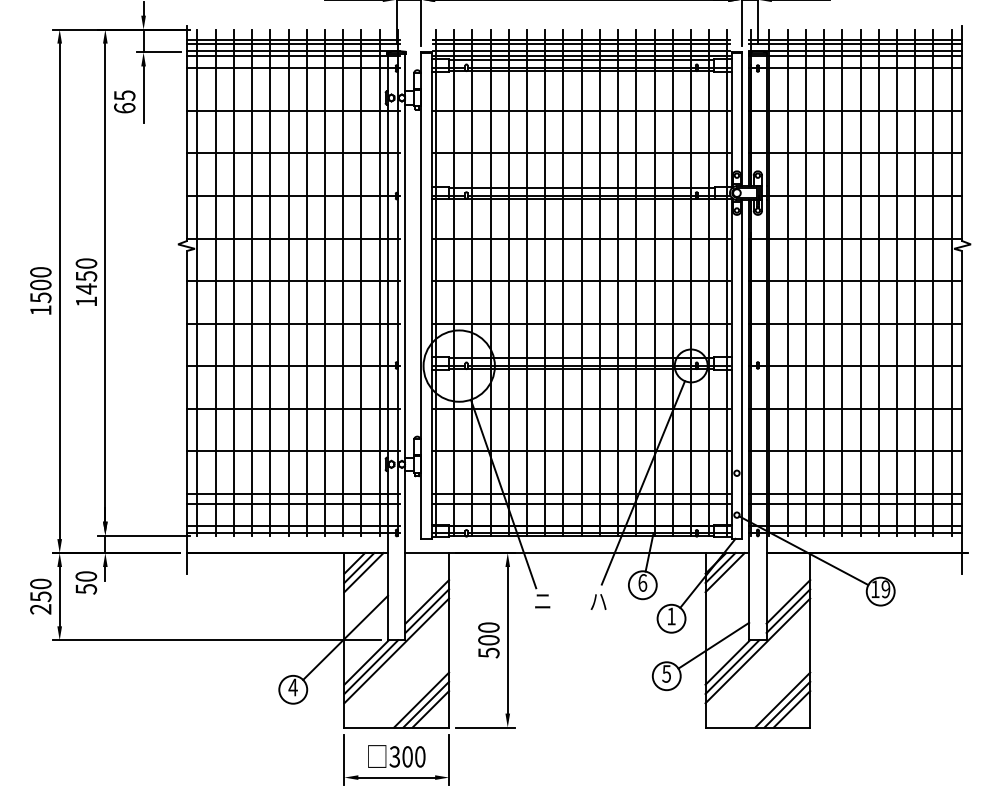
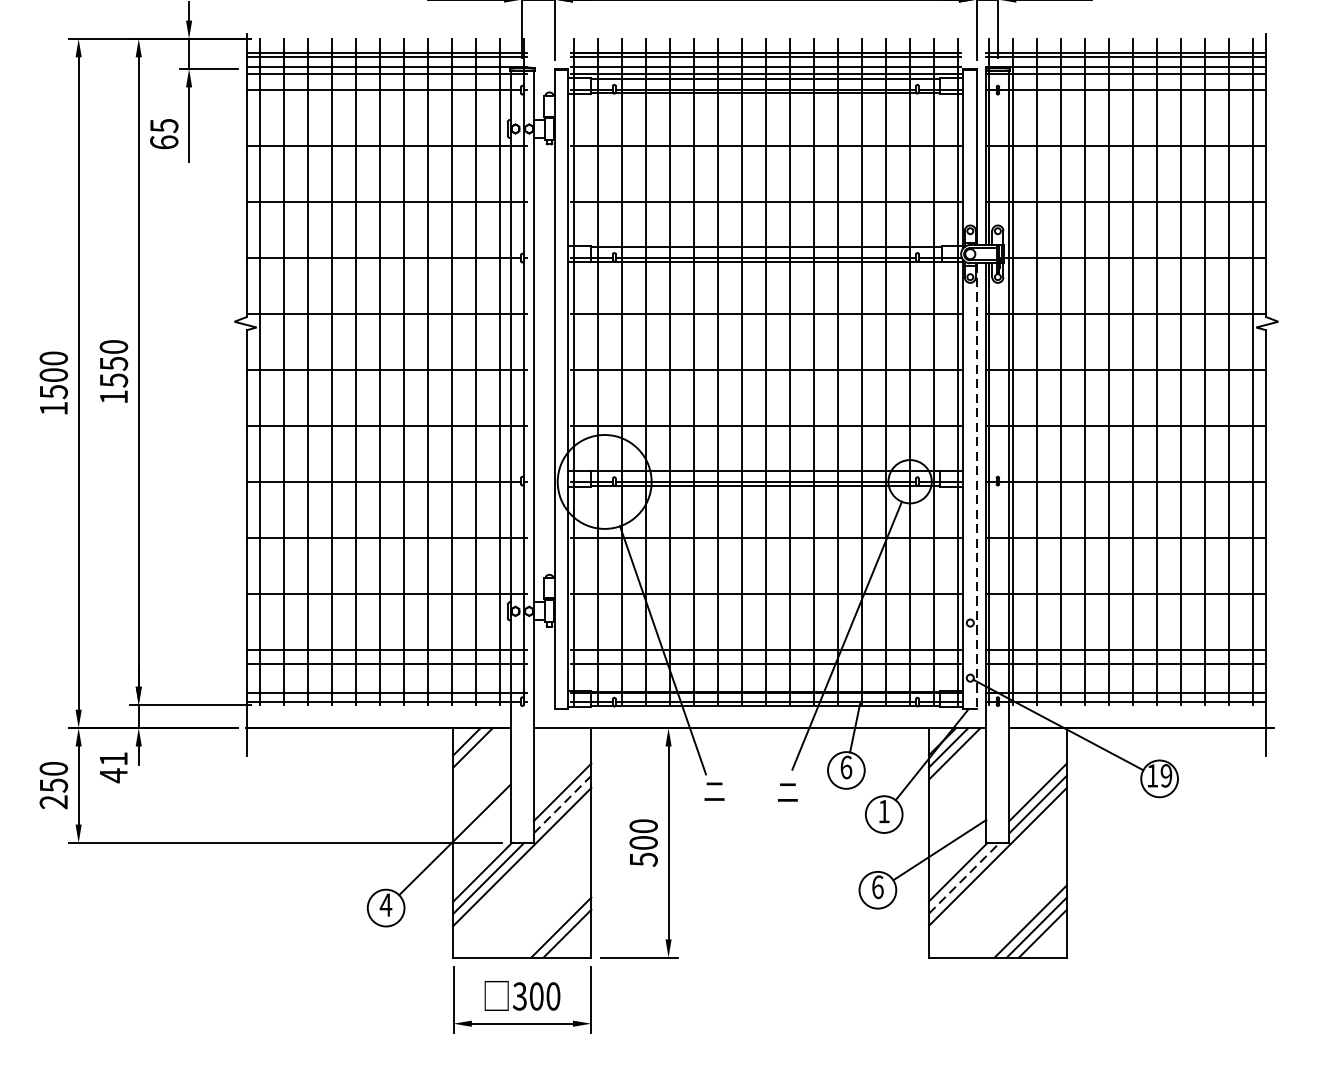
text: (86, 288) -> (113, 379), 1450 -> 1550
line: (742, 370) -> (977, 487), solid -> dashed
line: (363, 572) -> (478, 753), removed
text: (86, 582) -> (113, 766), 50 -> 41
text: (598, 601) -> (788, 791), ハ -> ニ
line: (427, 611) -> (562, 805), solid -> dashed
line: (732, 667) -> (964, 878), solid -> dashed
text: (666, 673) -> (877, 886), 5 -> 6
line: (421, 699) -> (554, 920), removed

